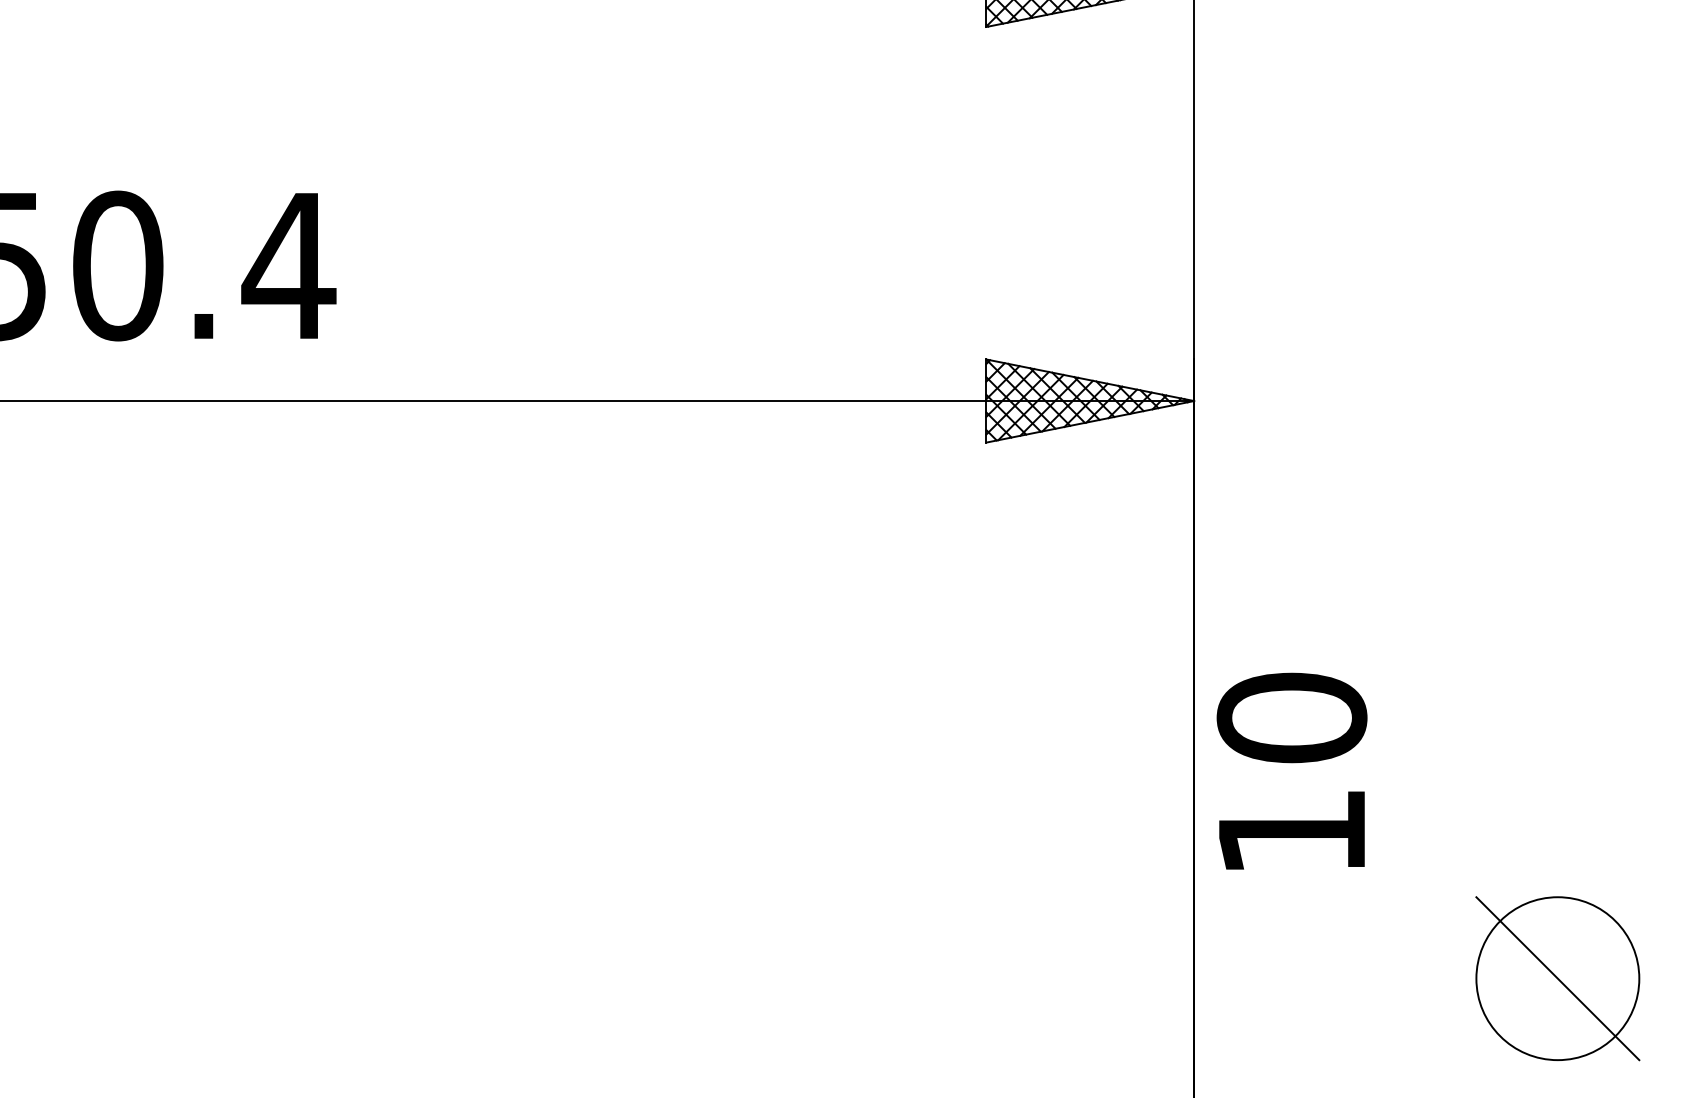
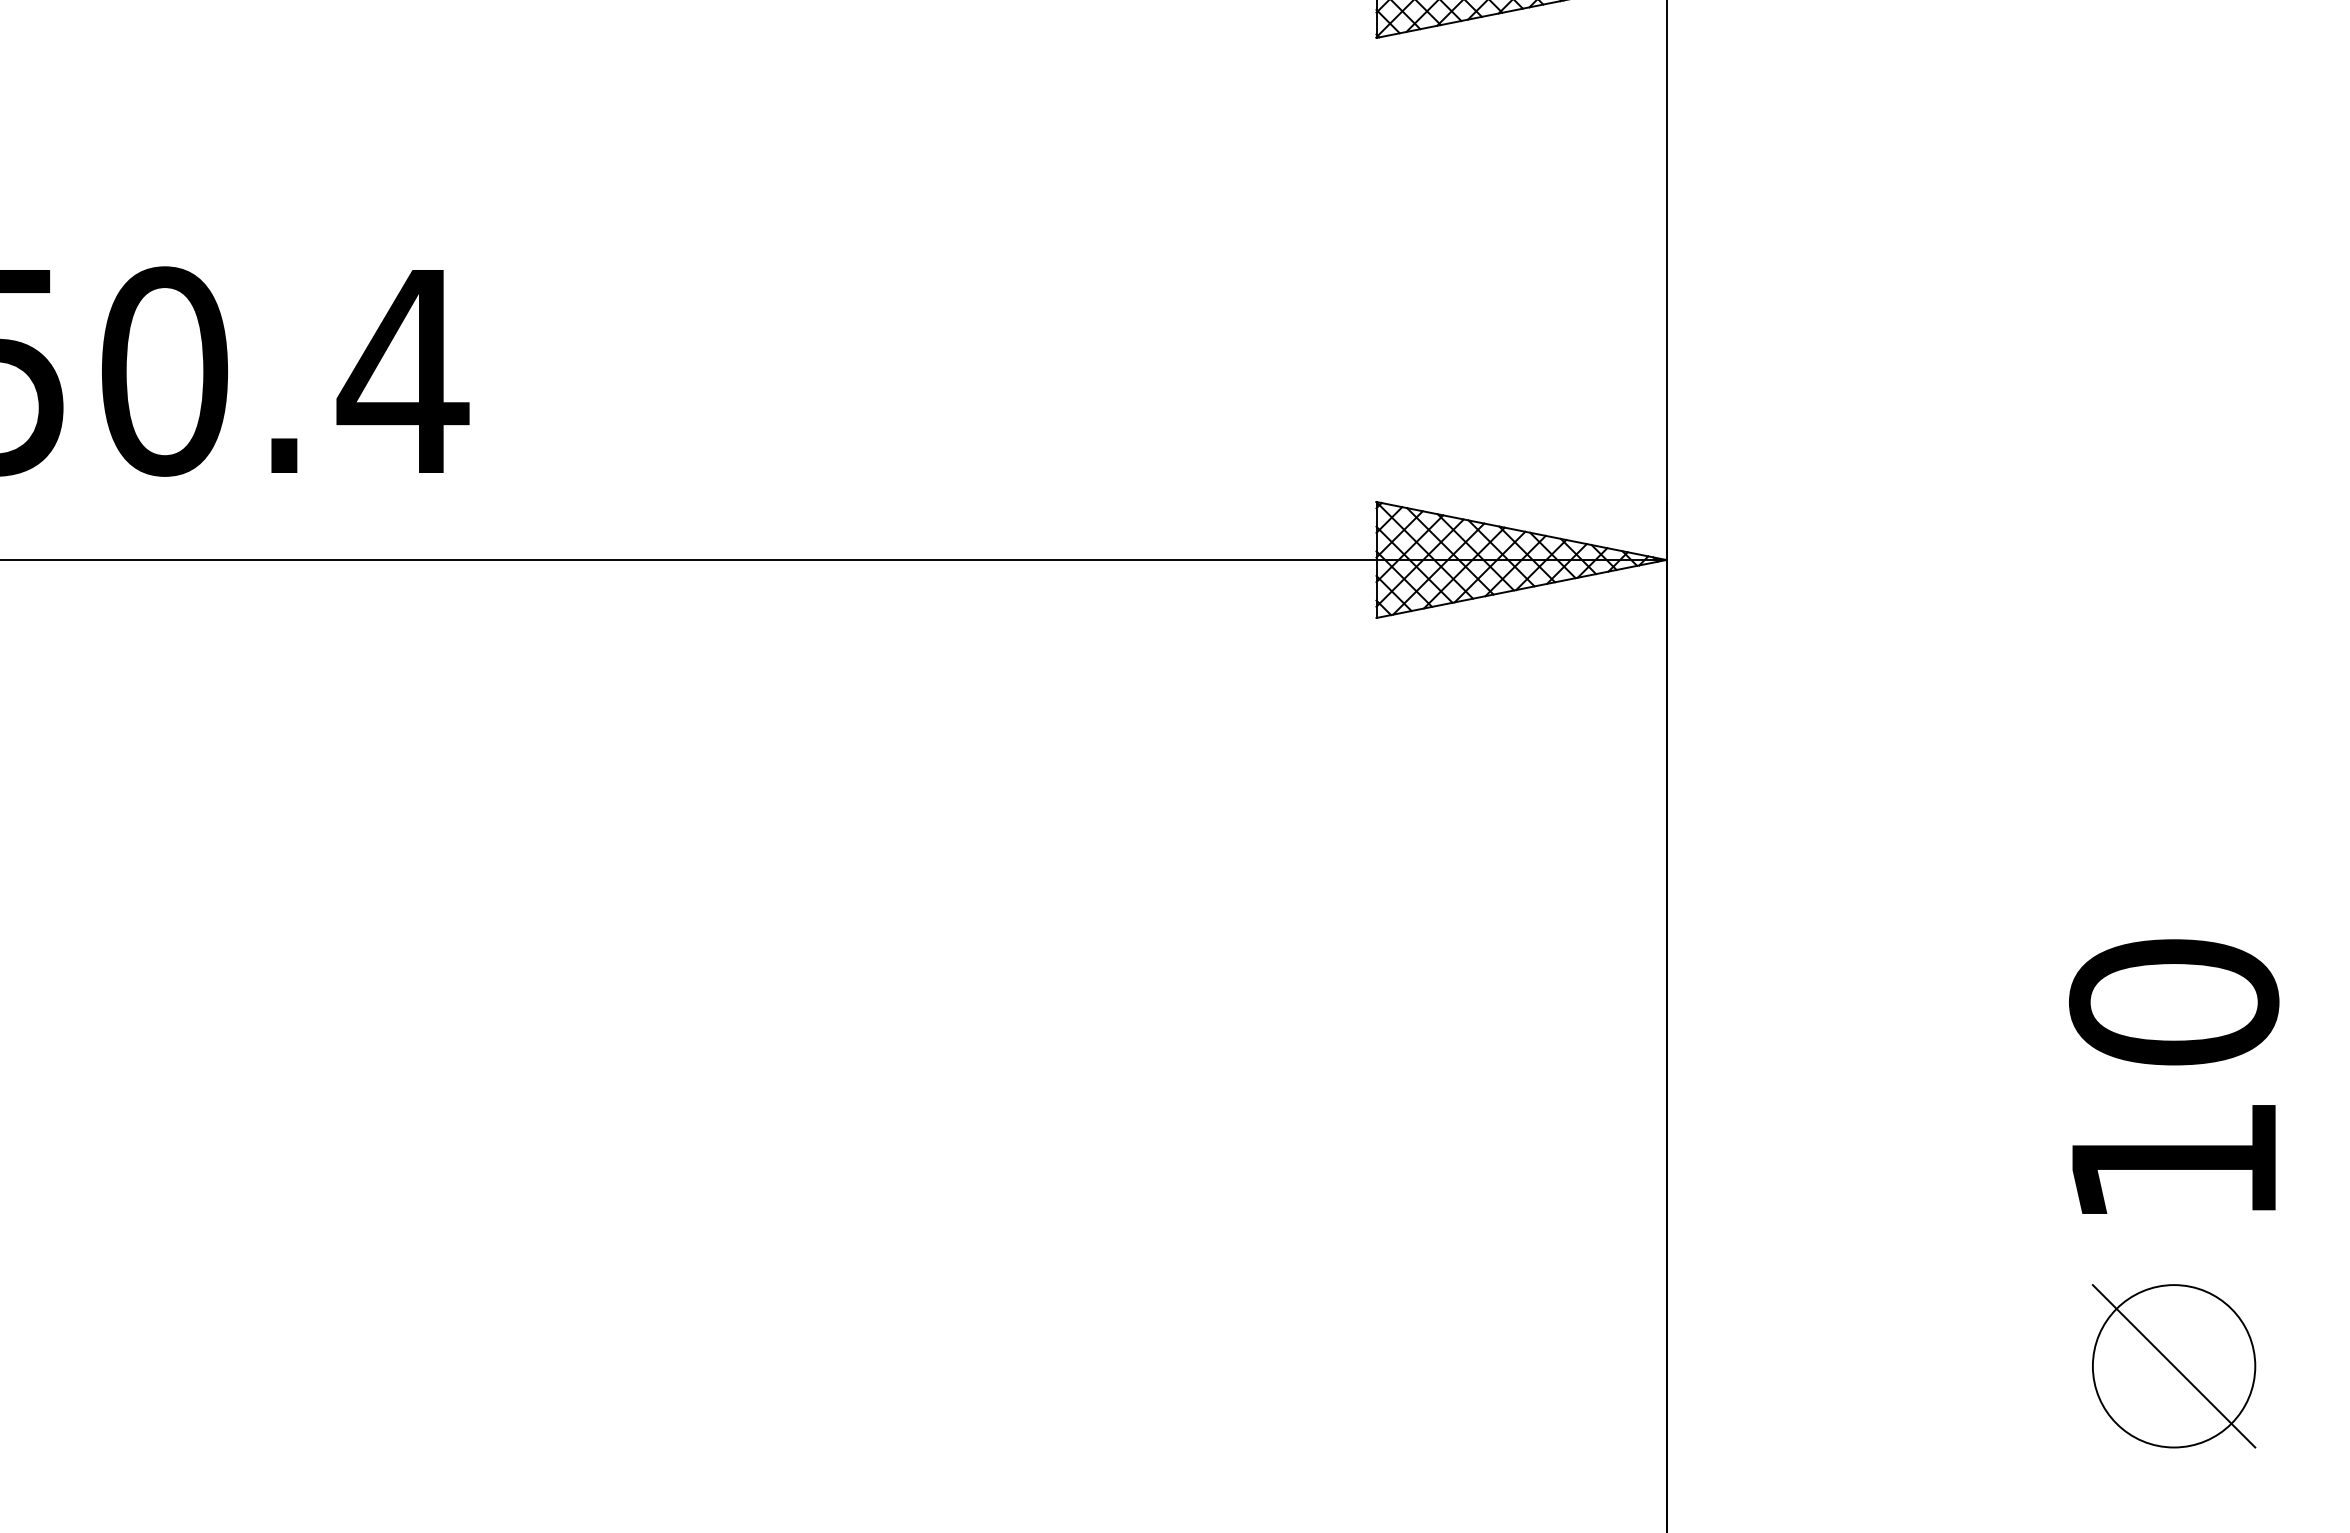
text: (1292, 771) -> (2174, 1076), moved
part: (1557, 978) -> (2173, 1366), size x0.71

